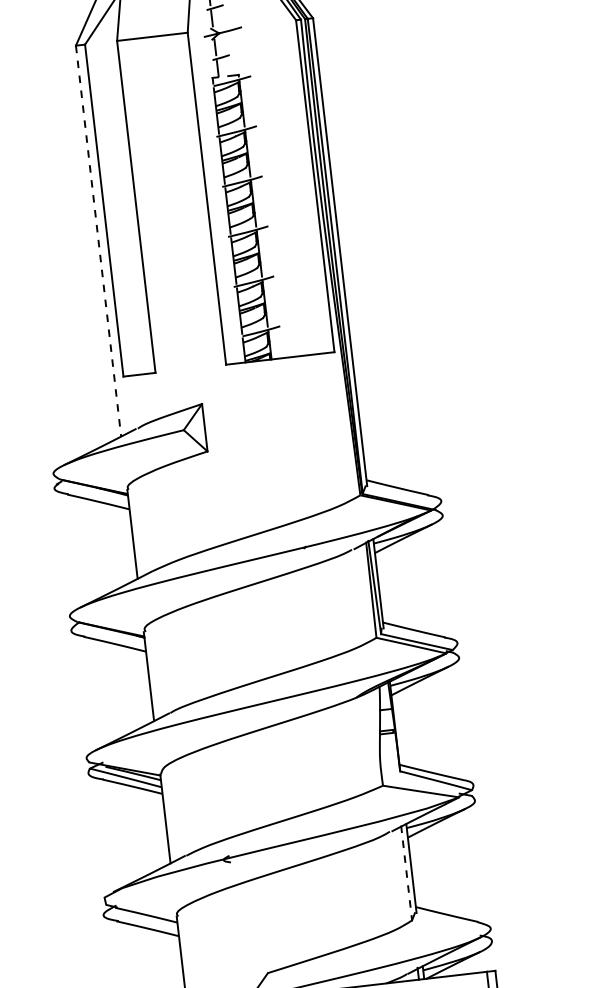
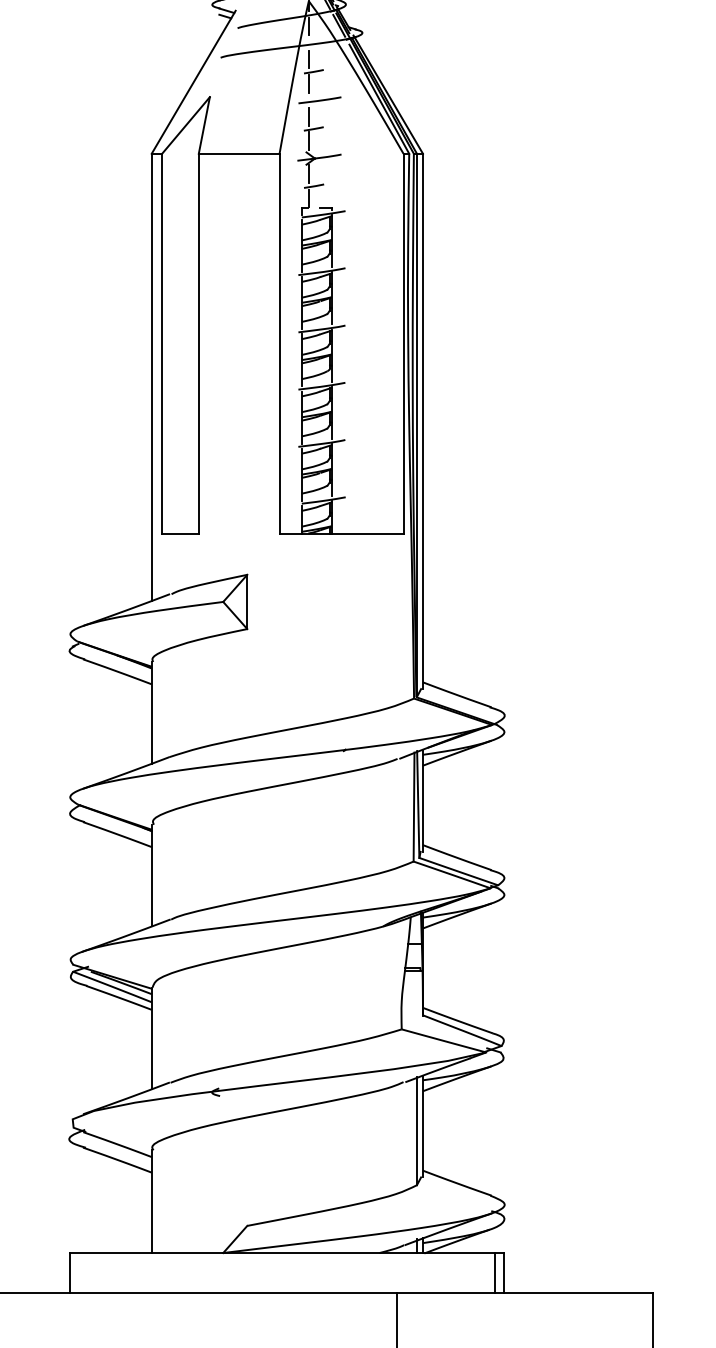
line: (98, 241) -> (151, 377), dashed -> solid
line: (406, 873) -> (416, 1131), dashed -> solid

